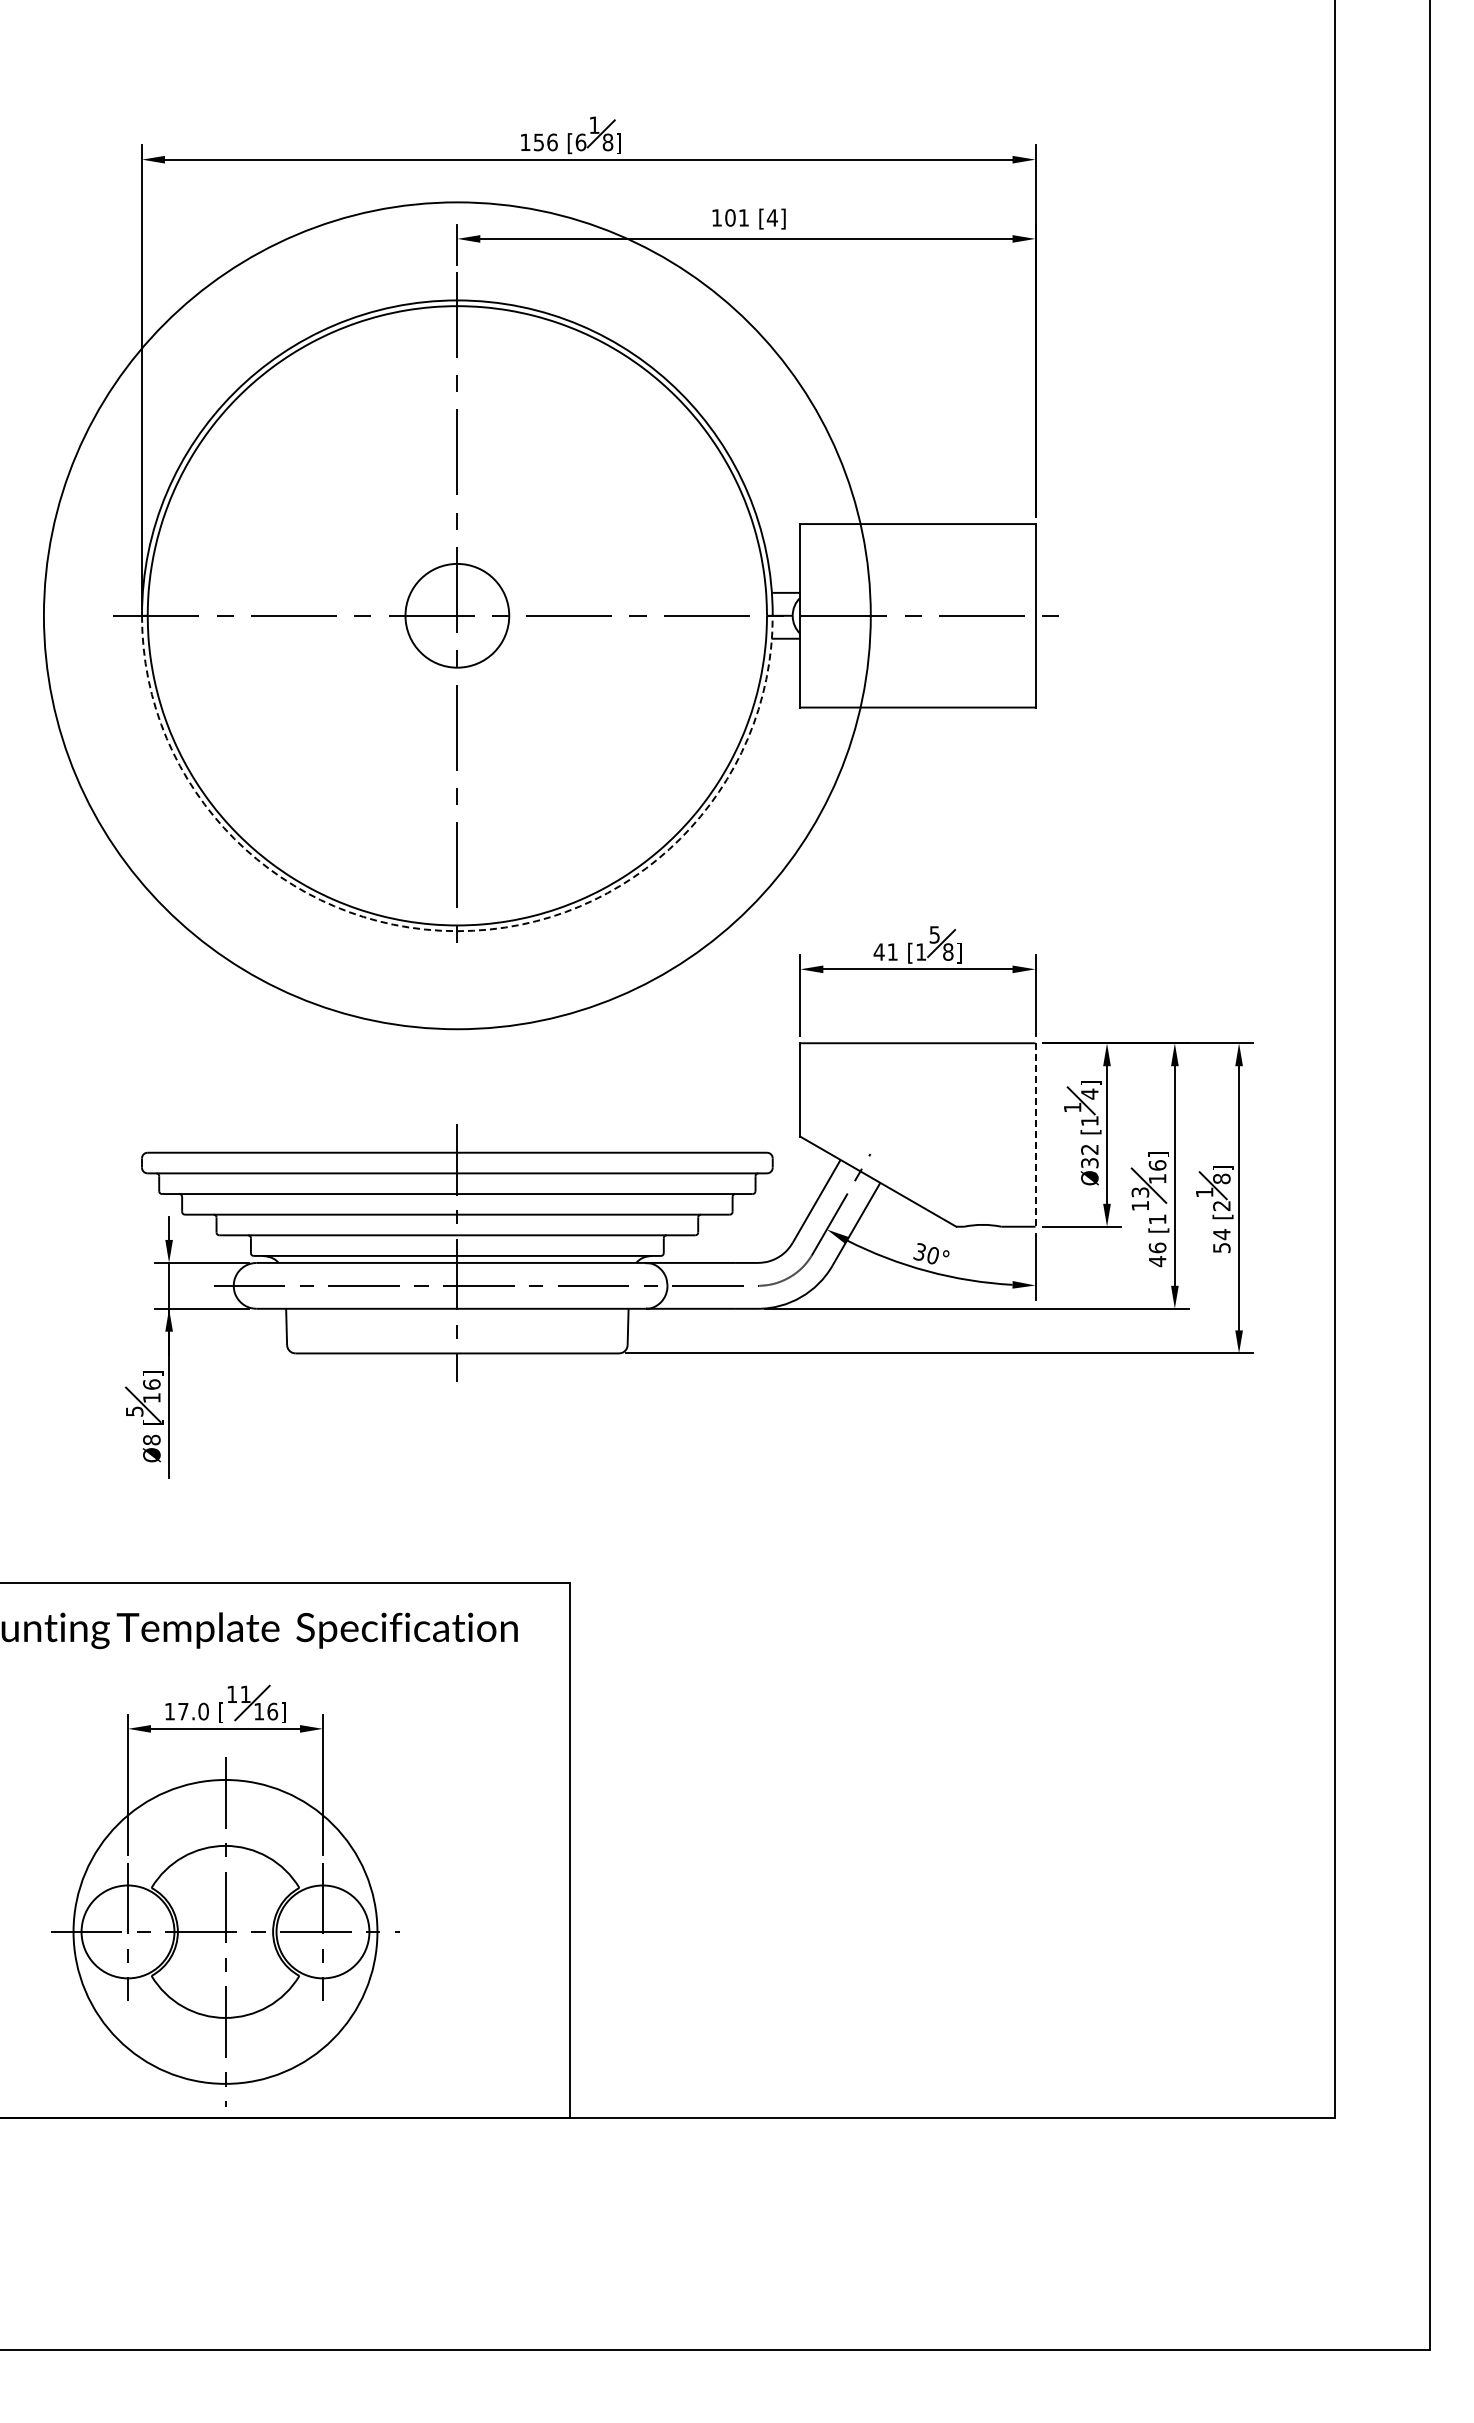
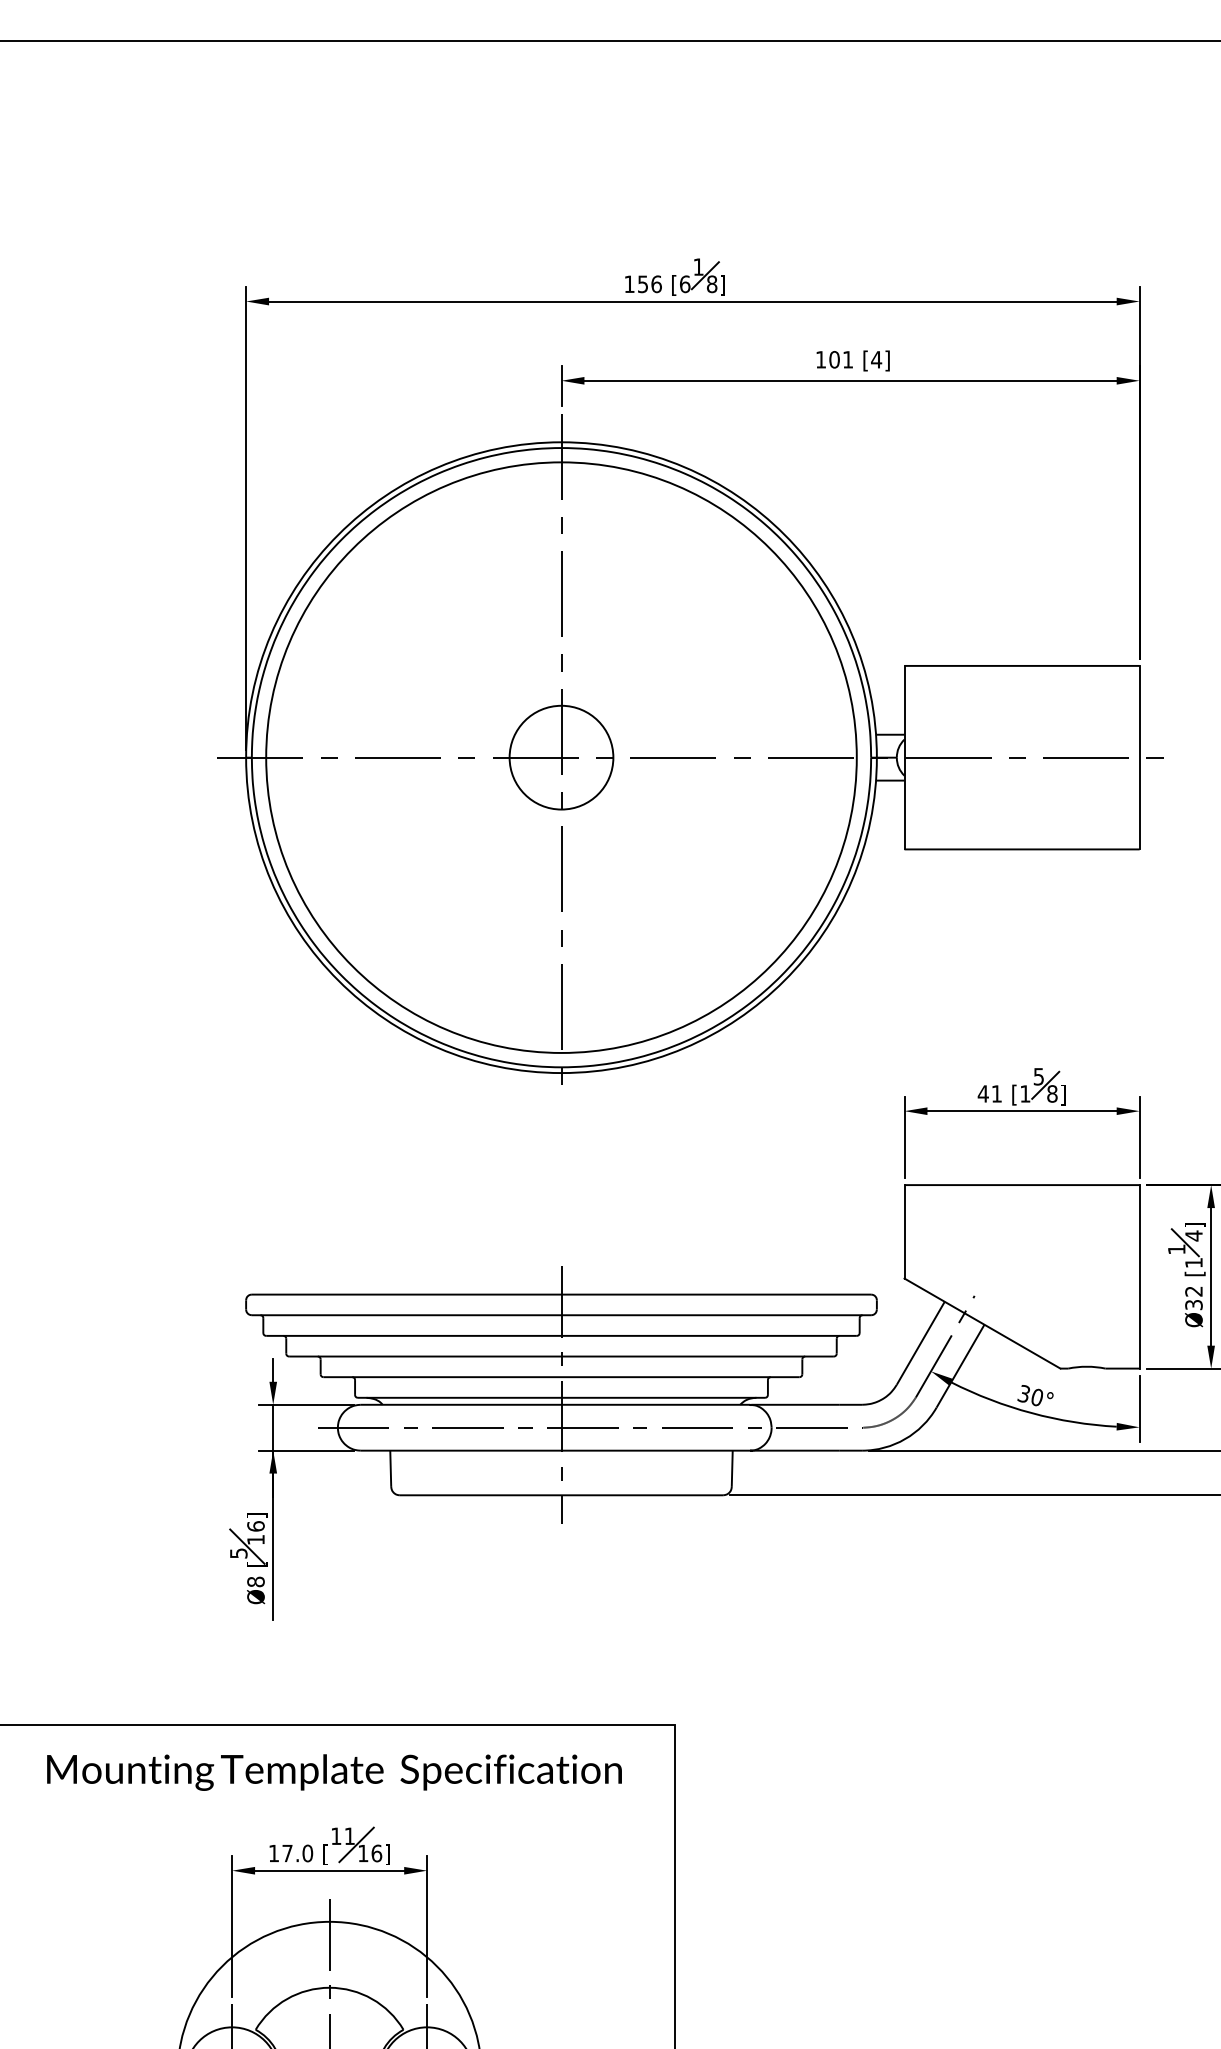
circle: (457, 615) -> (561, 757), size x0.71
arc: (457, 931) -> (561, 1073), dashed -> solid
line: (1035, 1134) -> (1139, 1276), dashed -> solid

